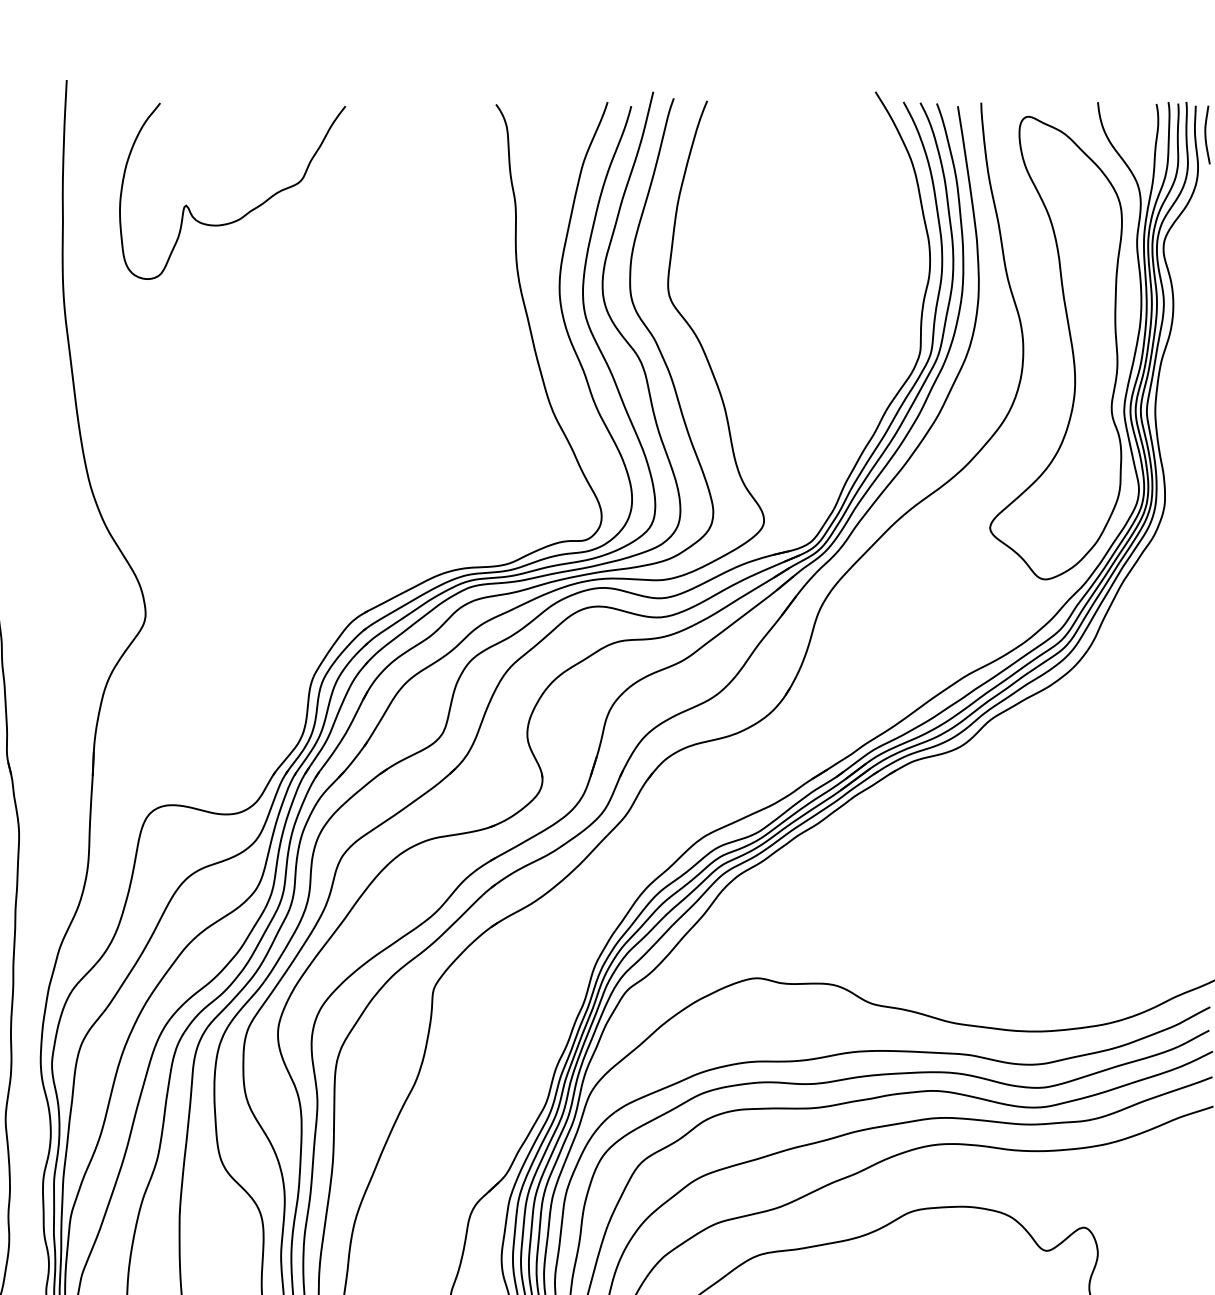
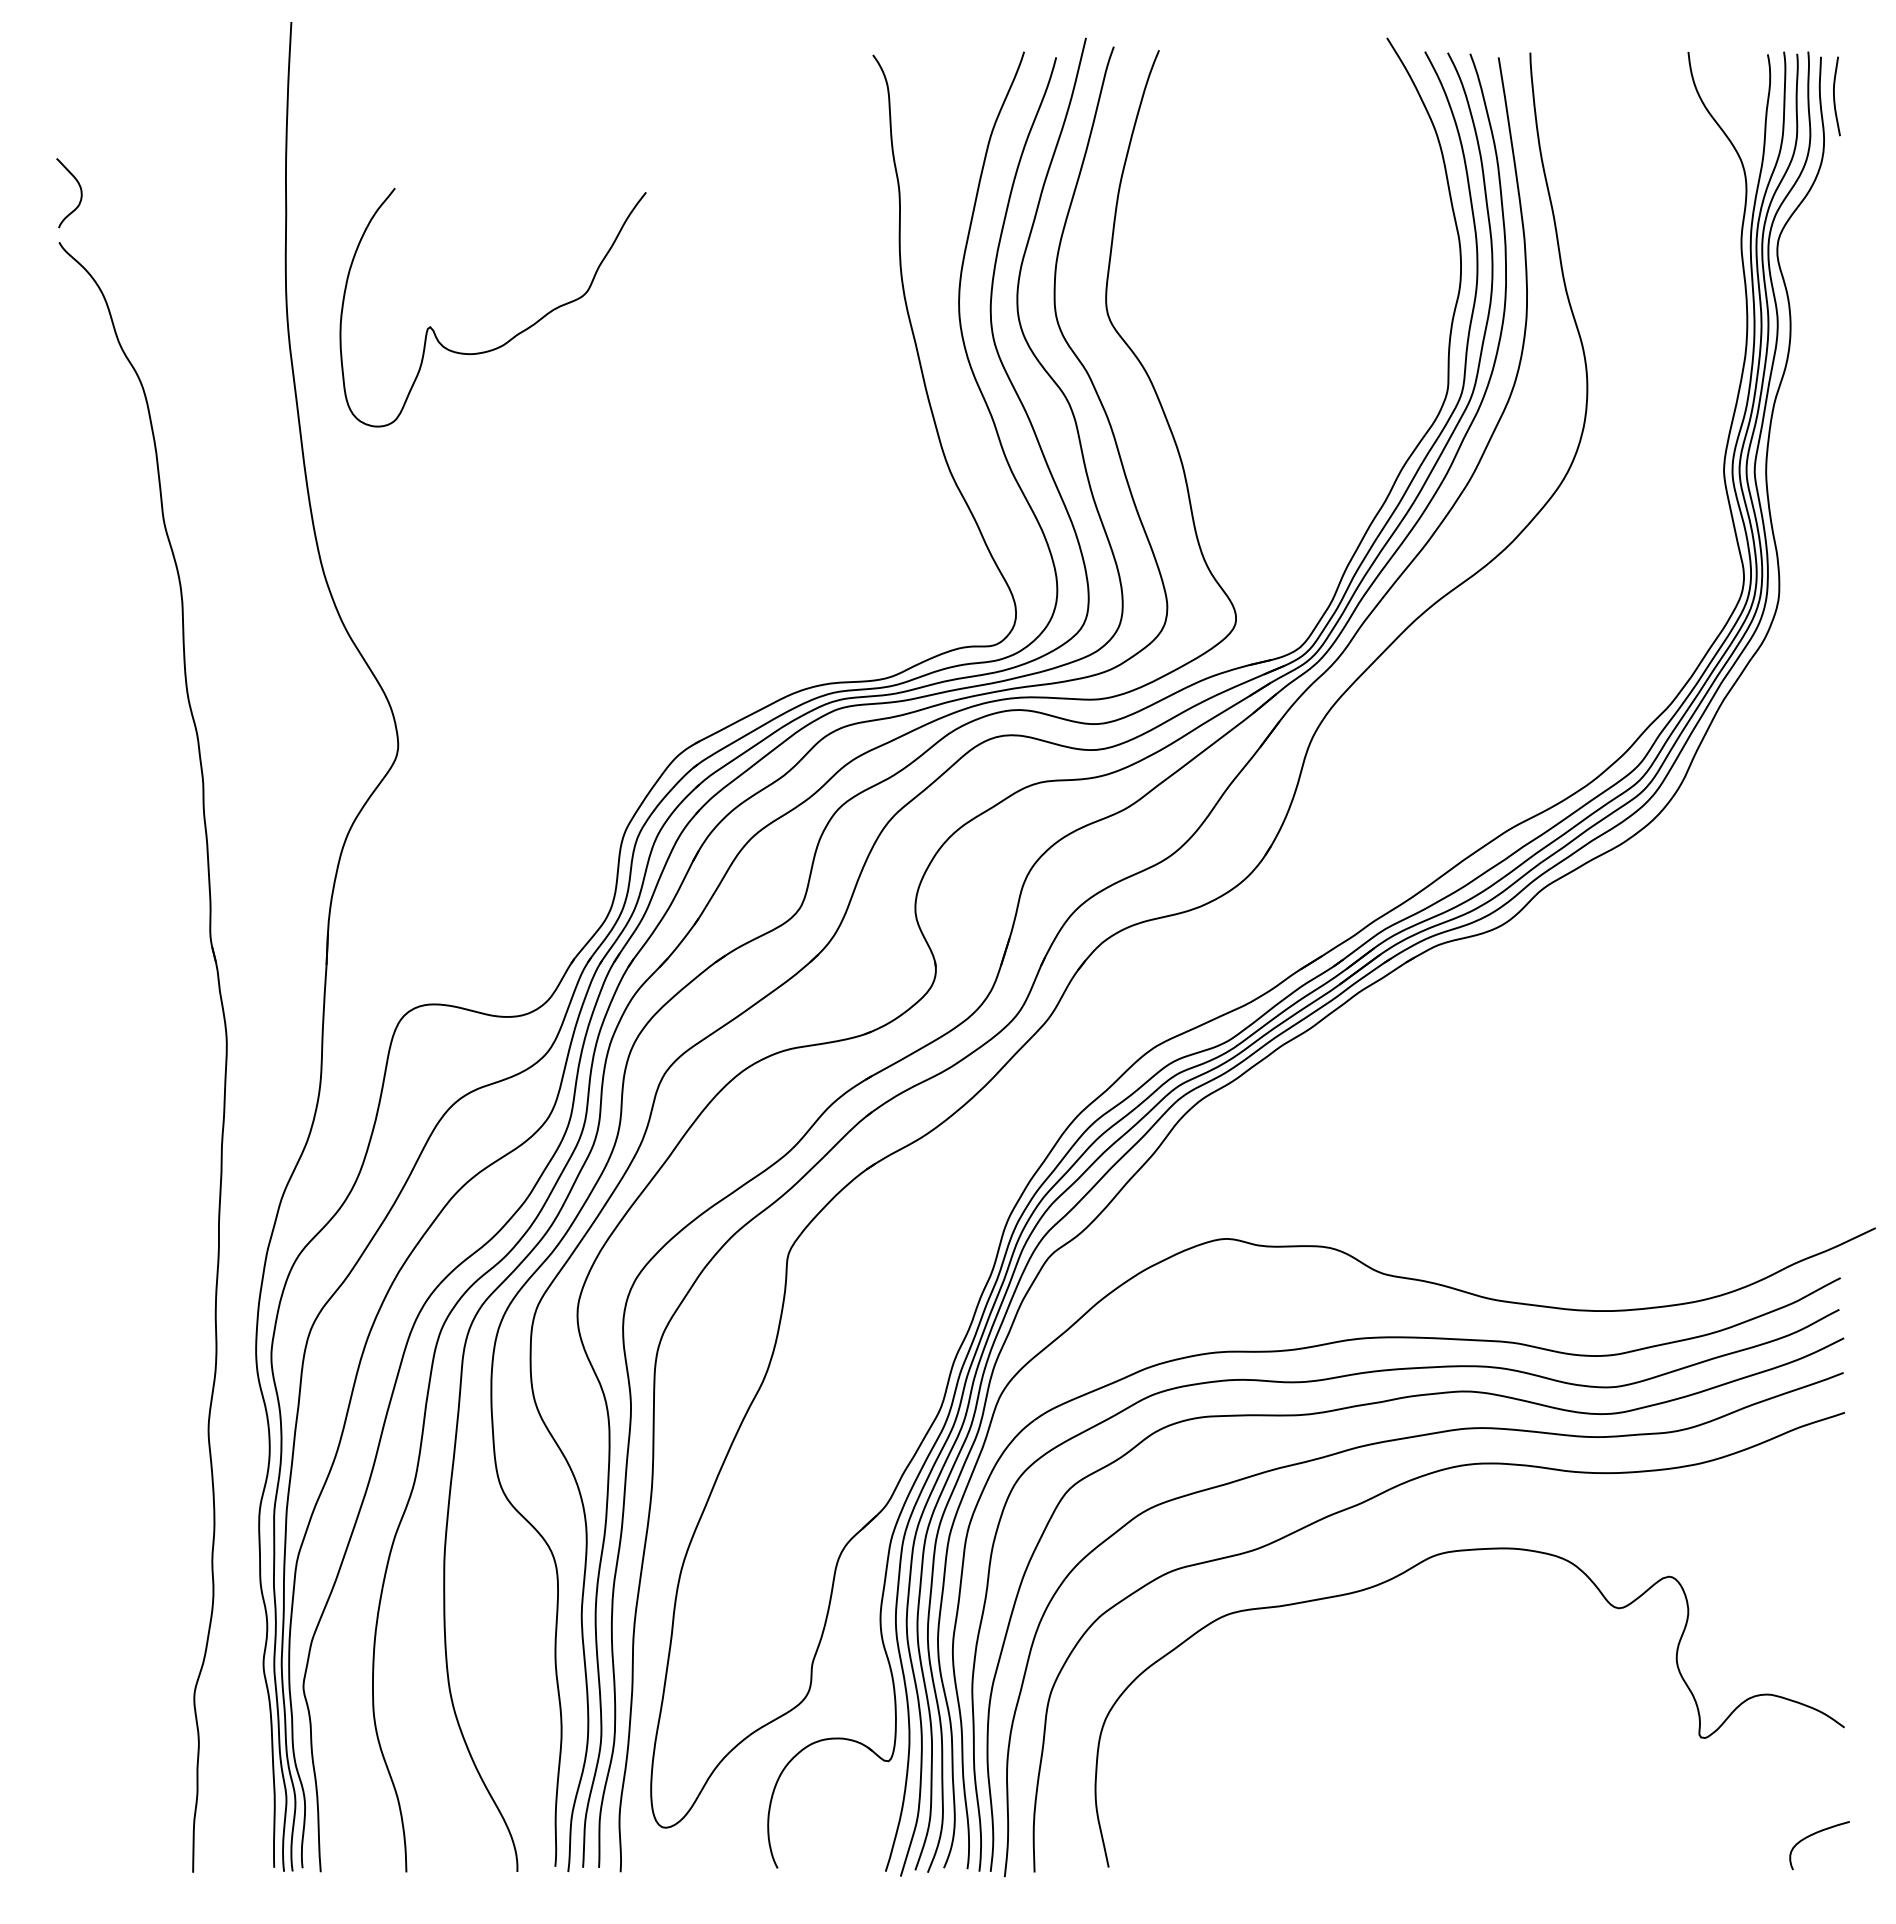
curve: (248, 211) -> (514, 335), moved
part: (1070, 343) -> (1651, 378), removed

